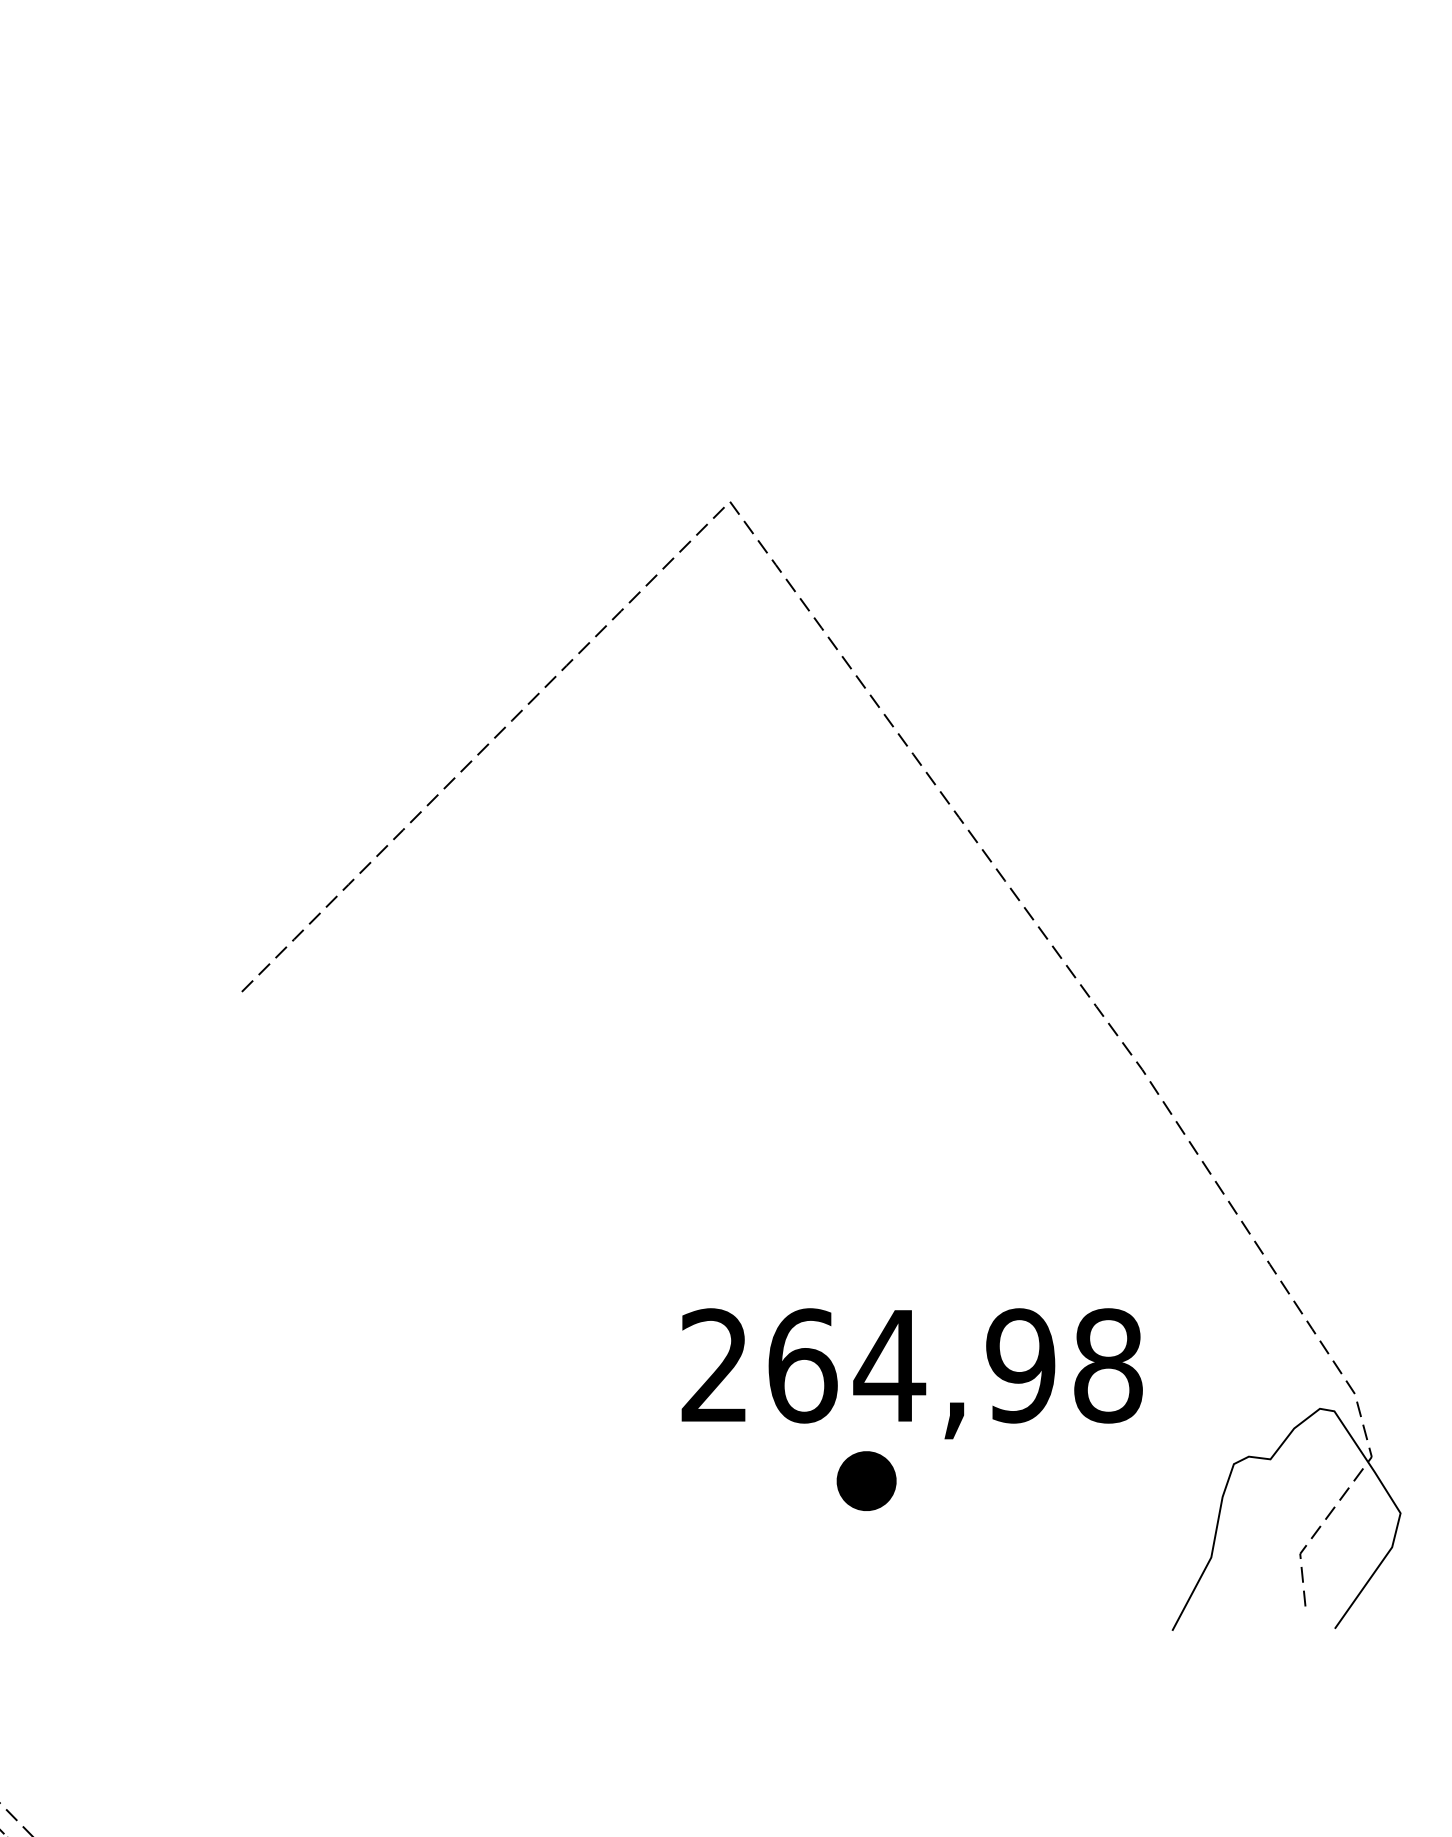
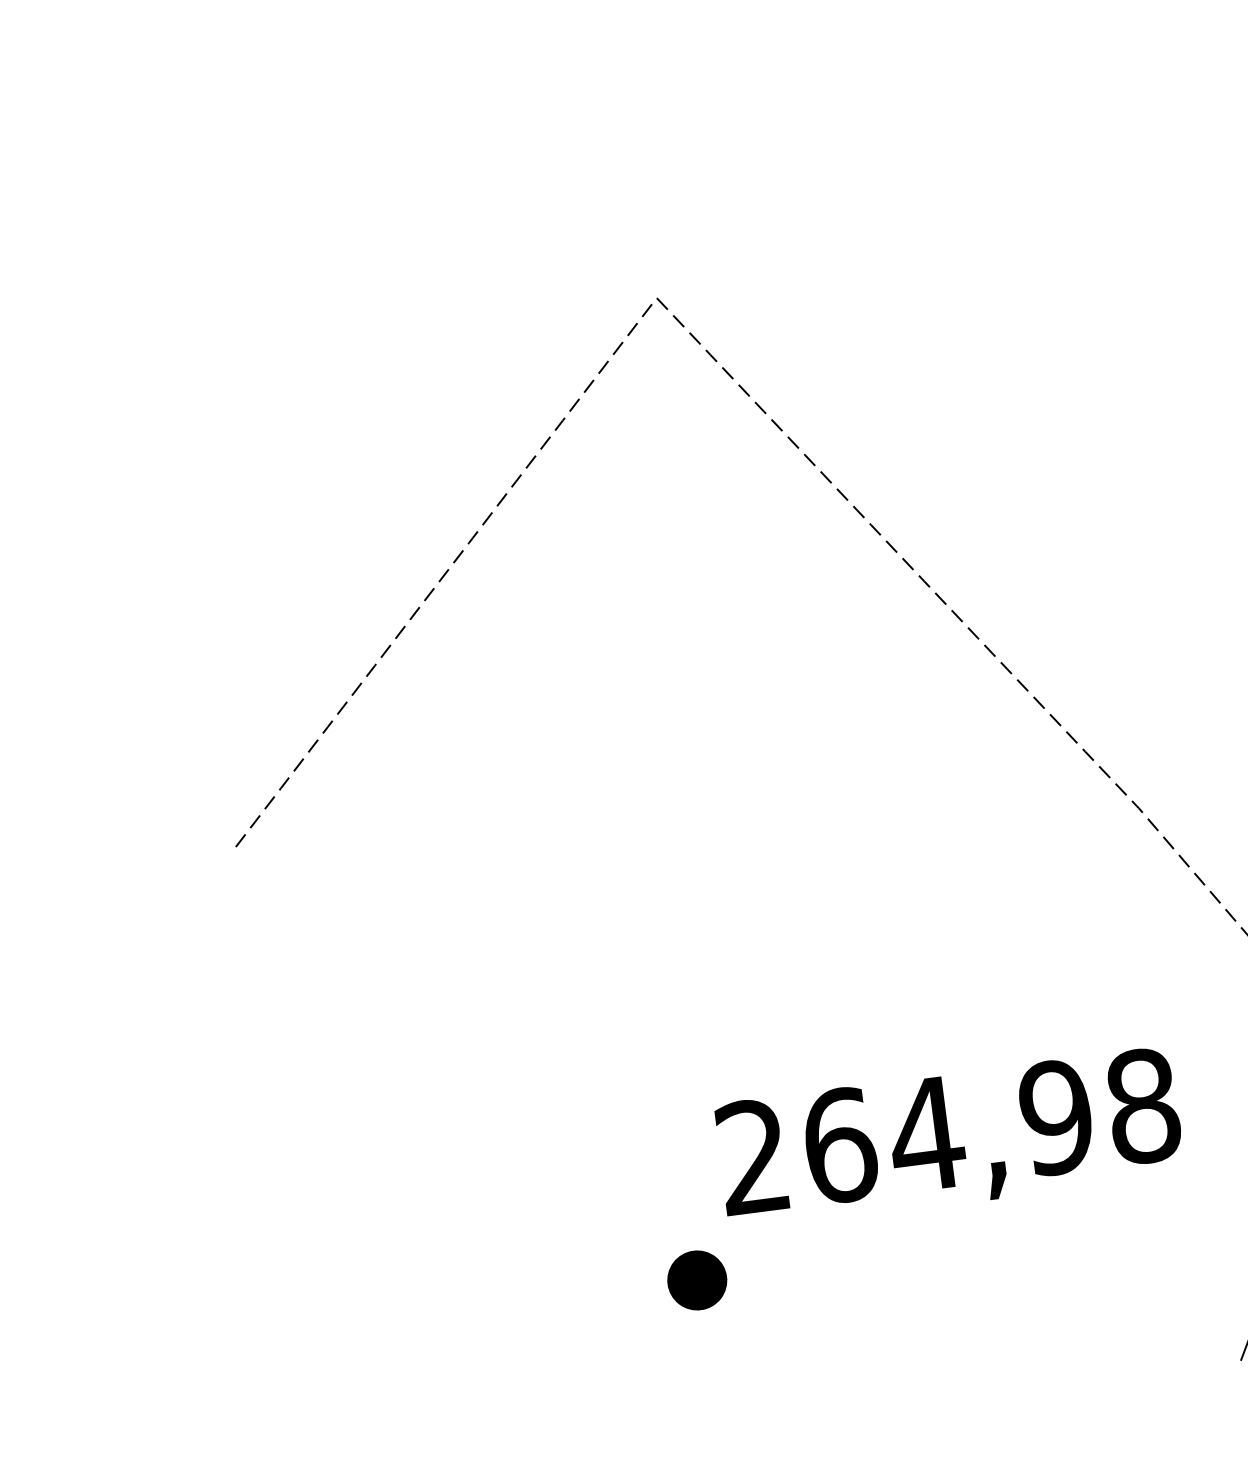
part: (866, 1480) -> (697, 1279), moved

